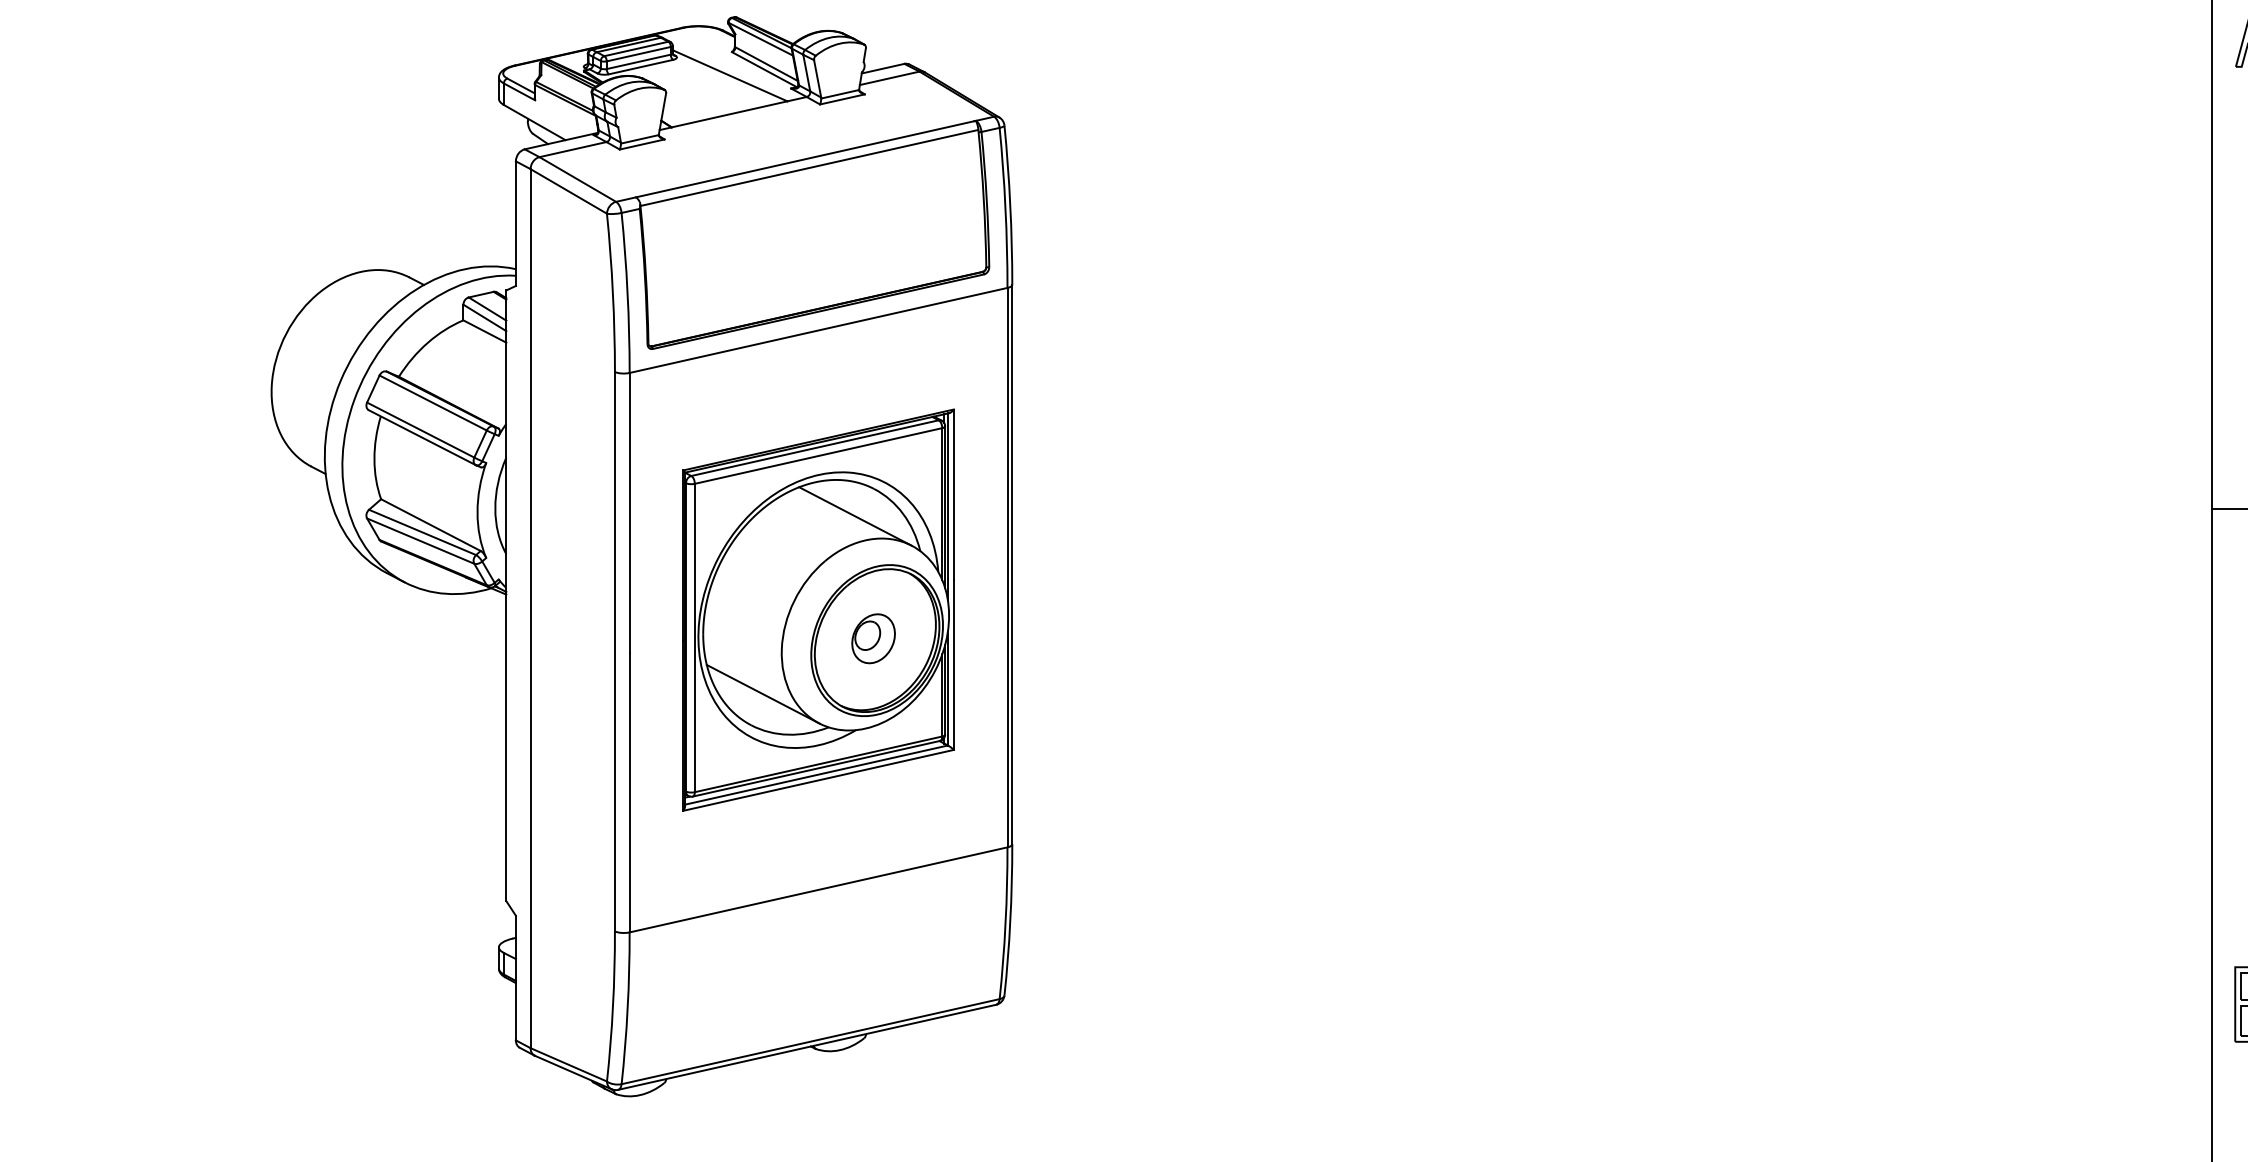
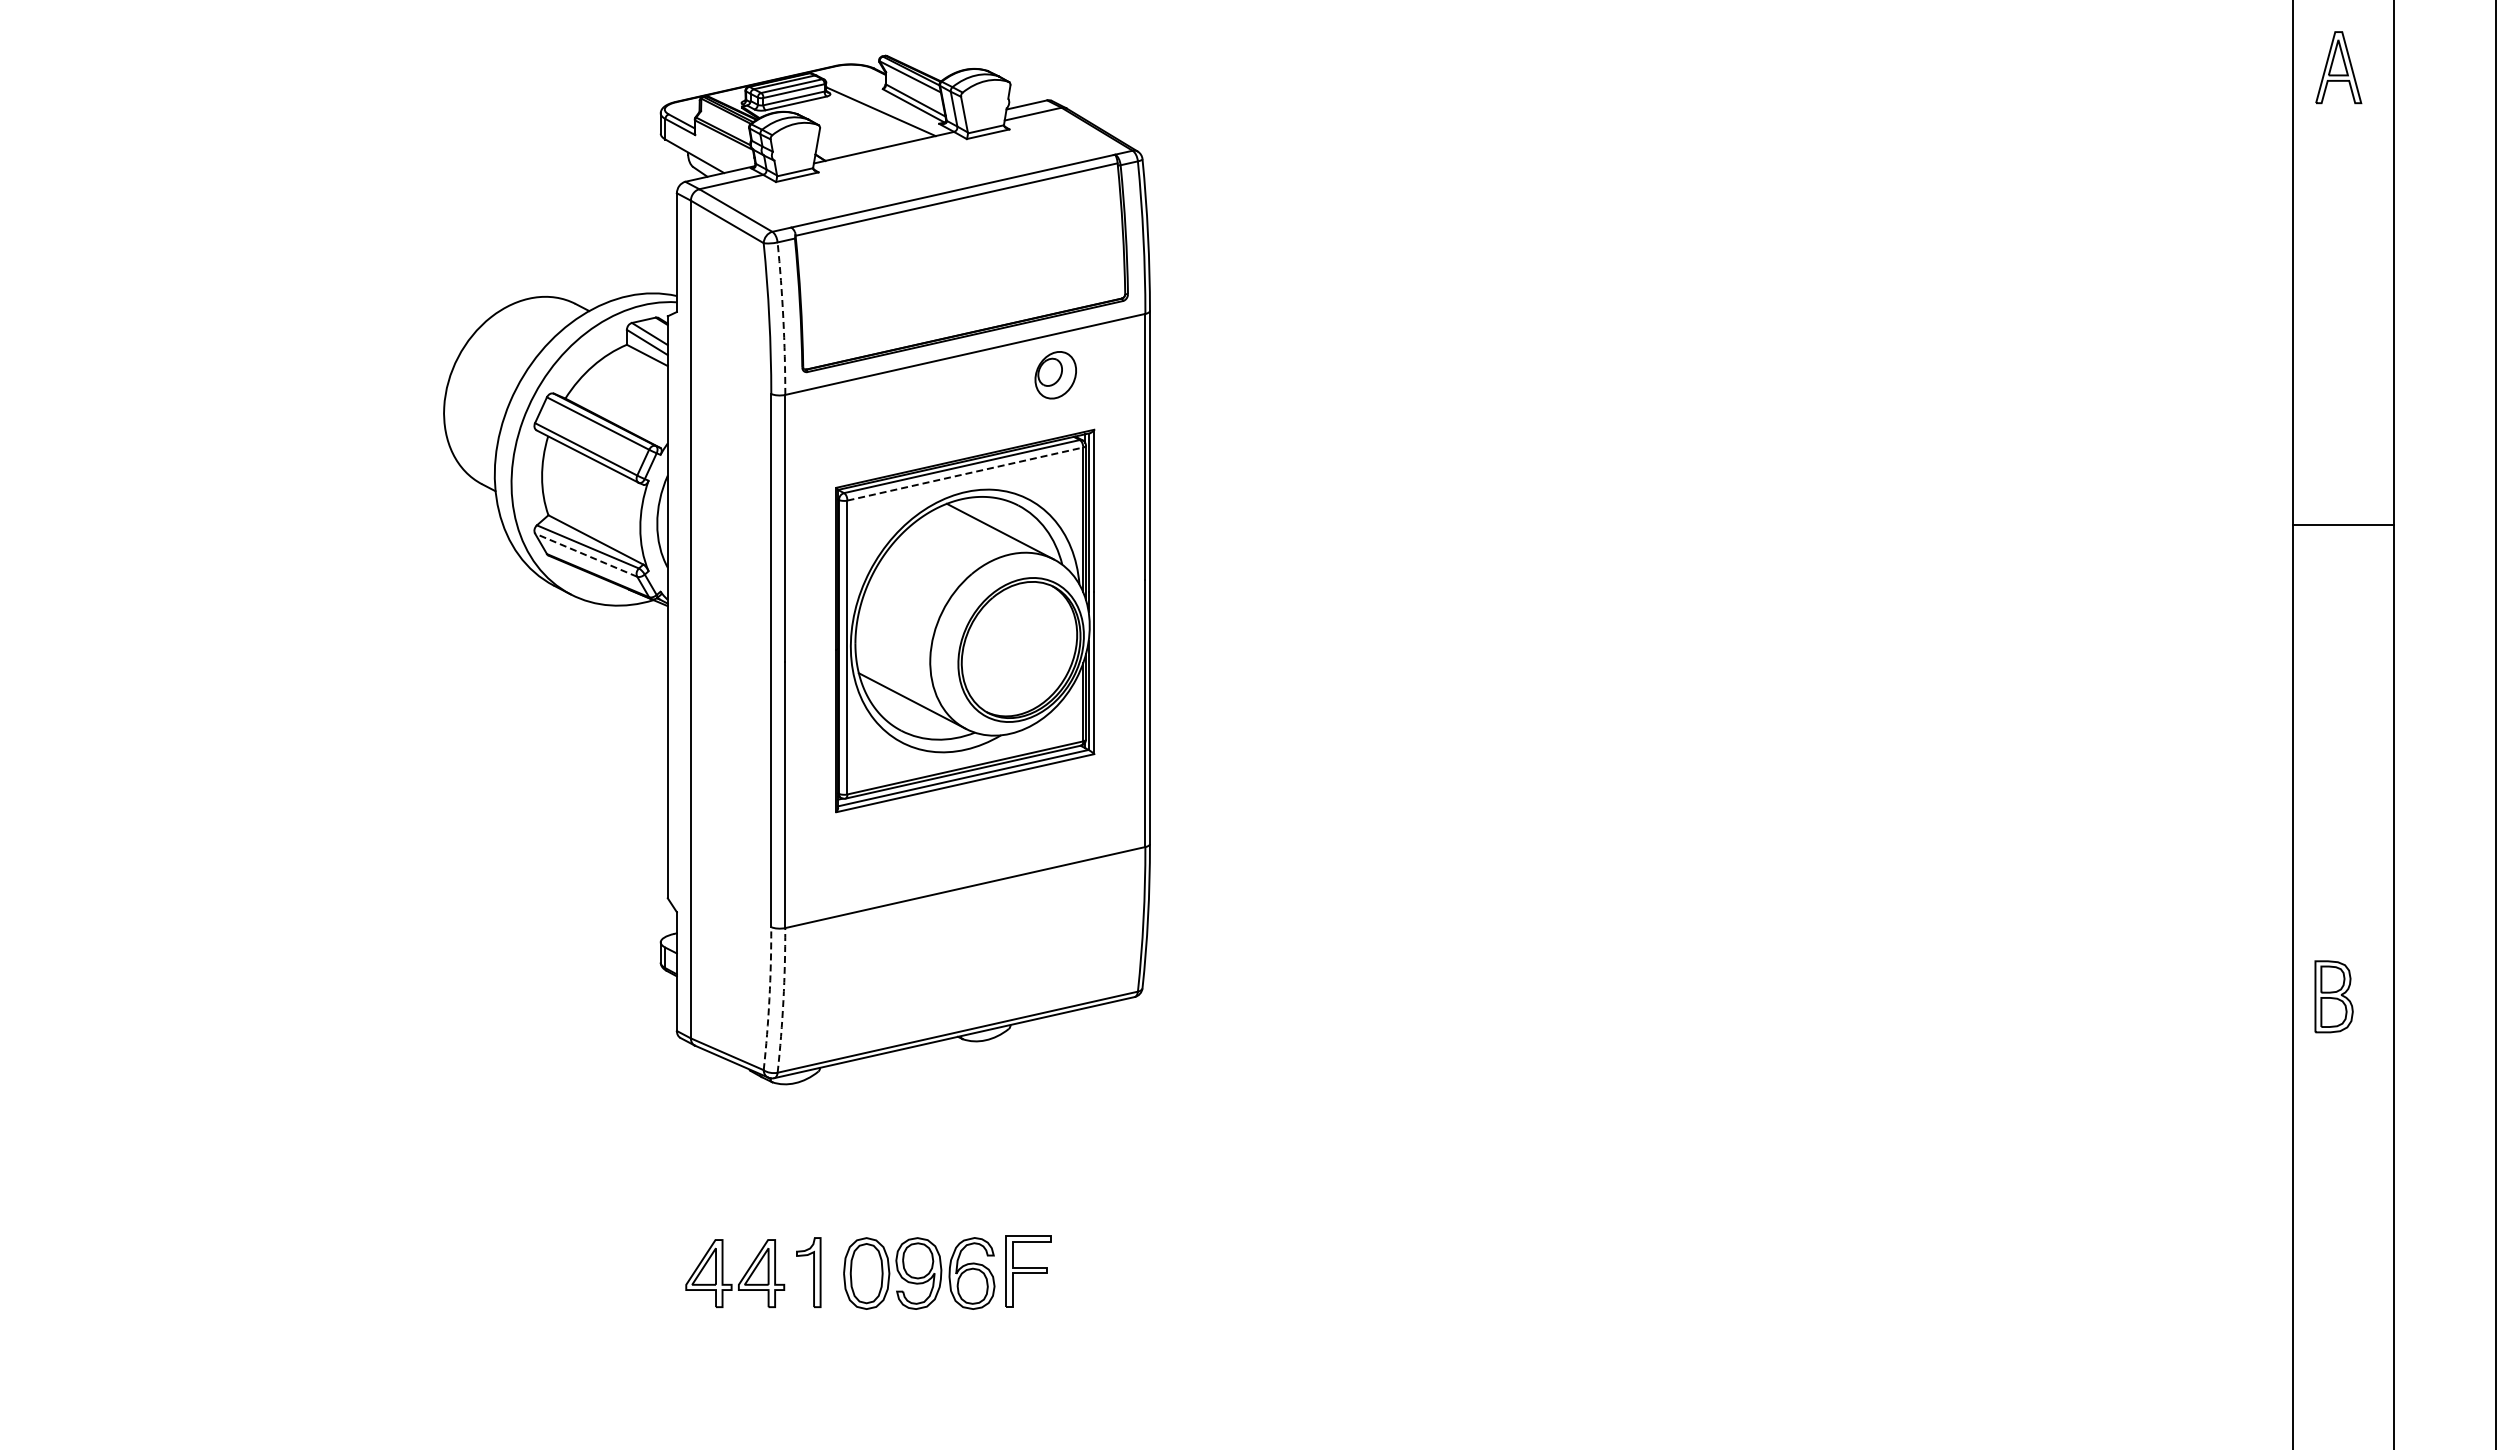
arc: (627, 292) -> (783, 318), solid -> dashed
line: (818, 456) -> (965, 474), solid -> dashed
line: (419, 541) -> (585, 555), solid -> dashed
part: (873, 639) -> (1055, 375), moved
arc: (613, 1006) -> (769, 998), solid -> dashed
arc: (627, 1008) -> (783, 1000), solid -> dashed

